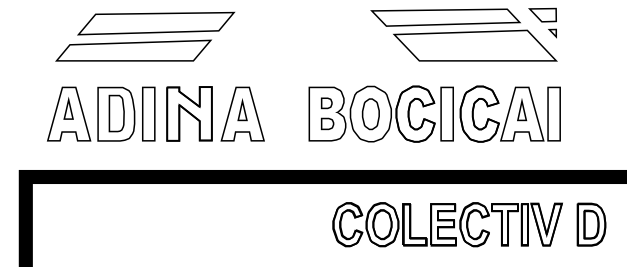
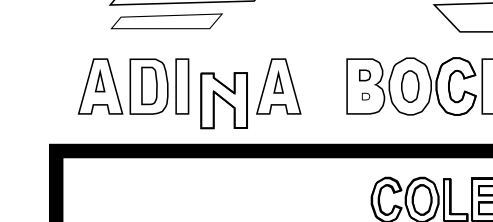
part: (133, 50) -> (166, 21), size x0.7
part: (189, 113) -> (224, 100), moved
part: (327, 123) -> (365, 96), size x0.6

